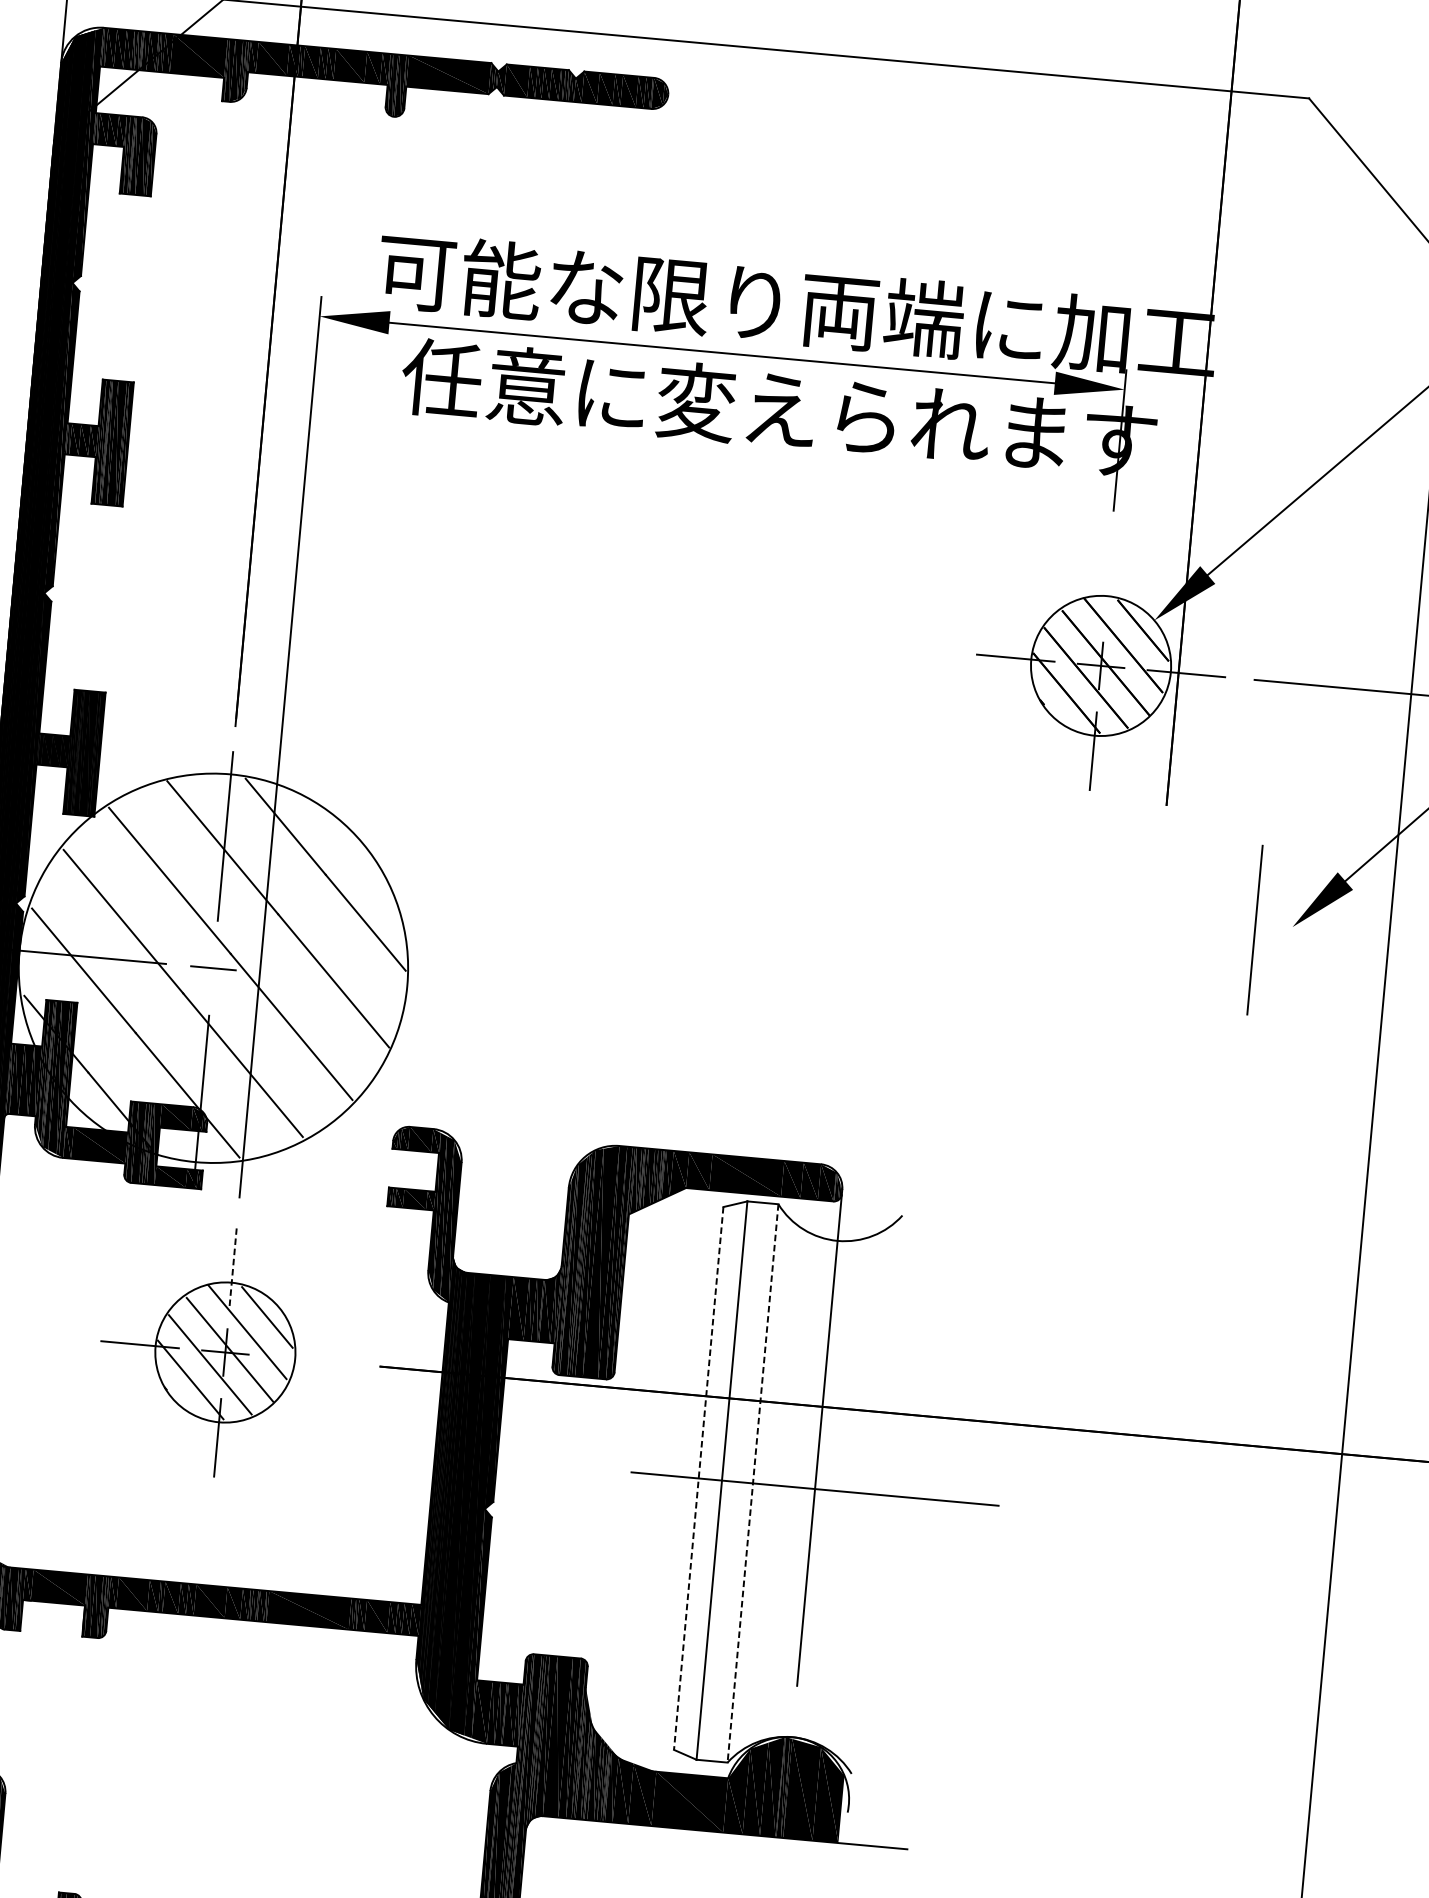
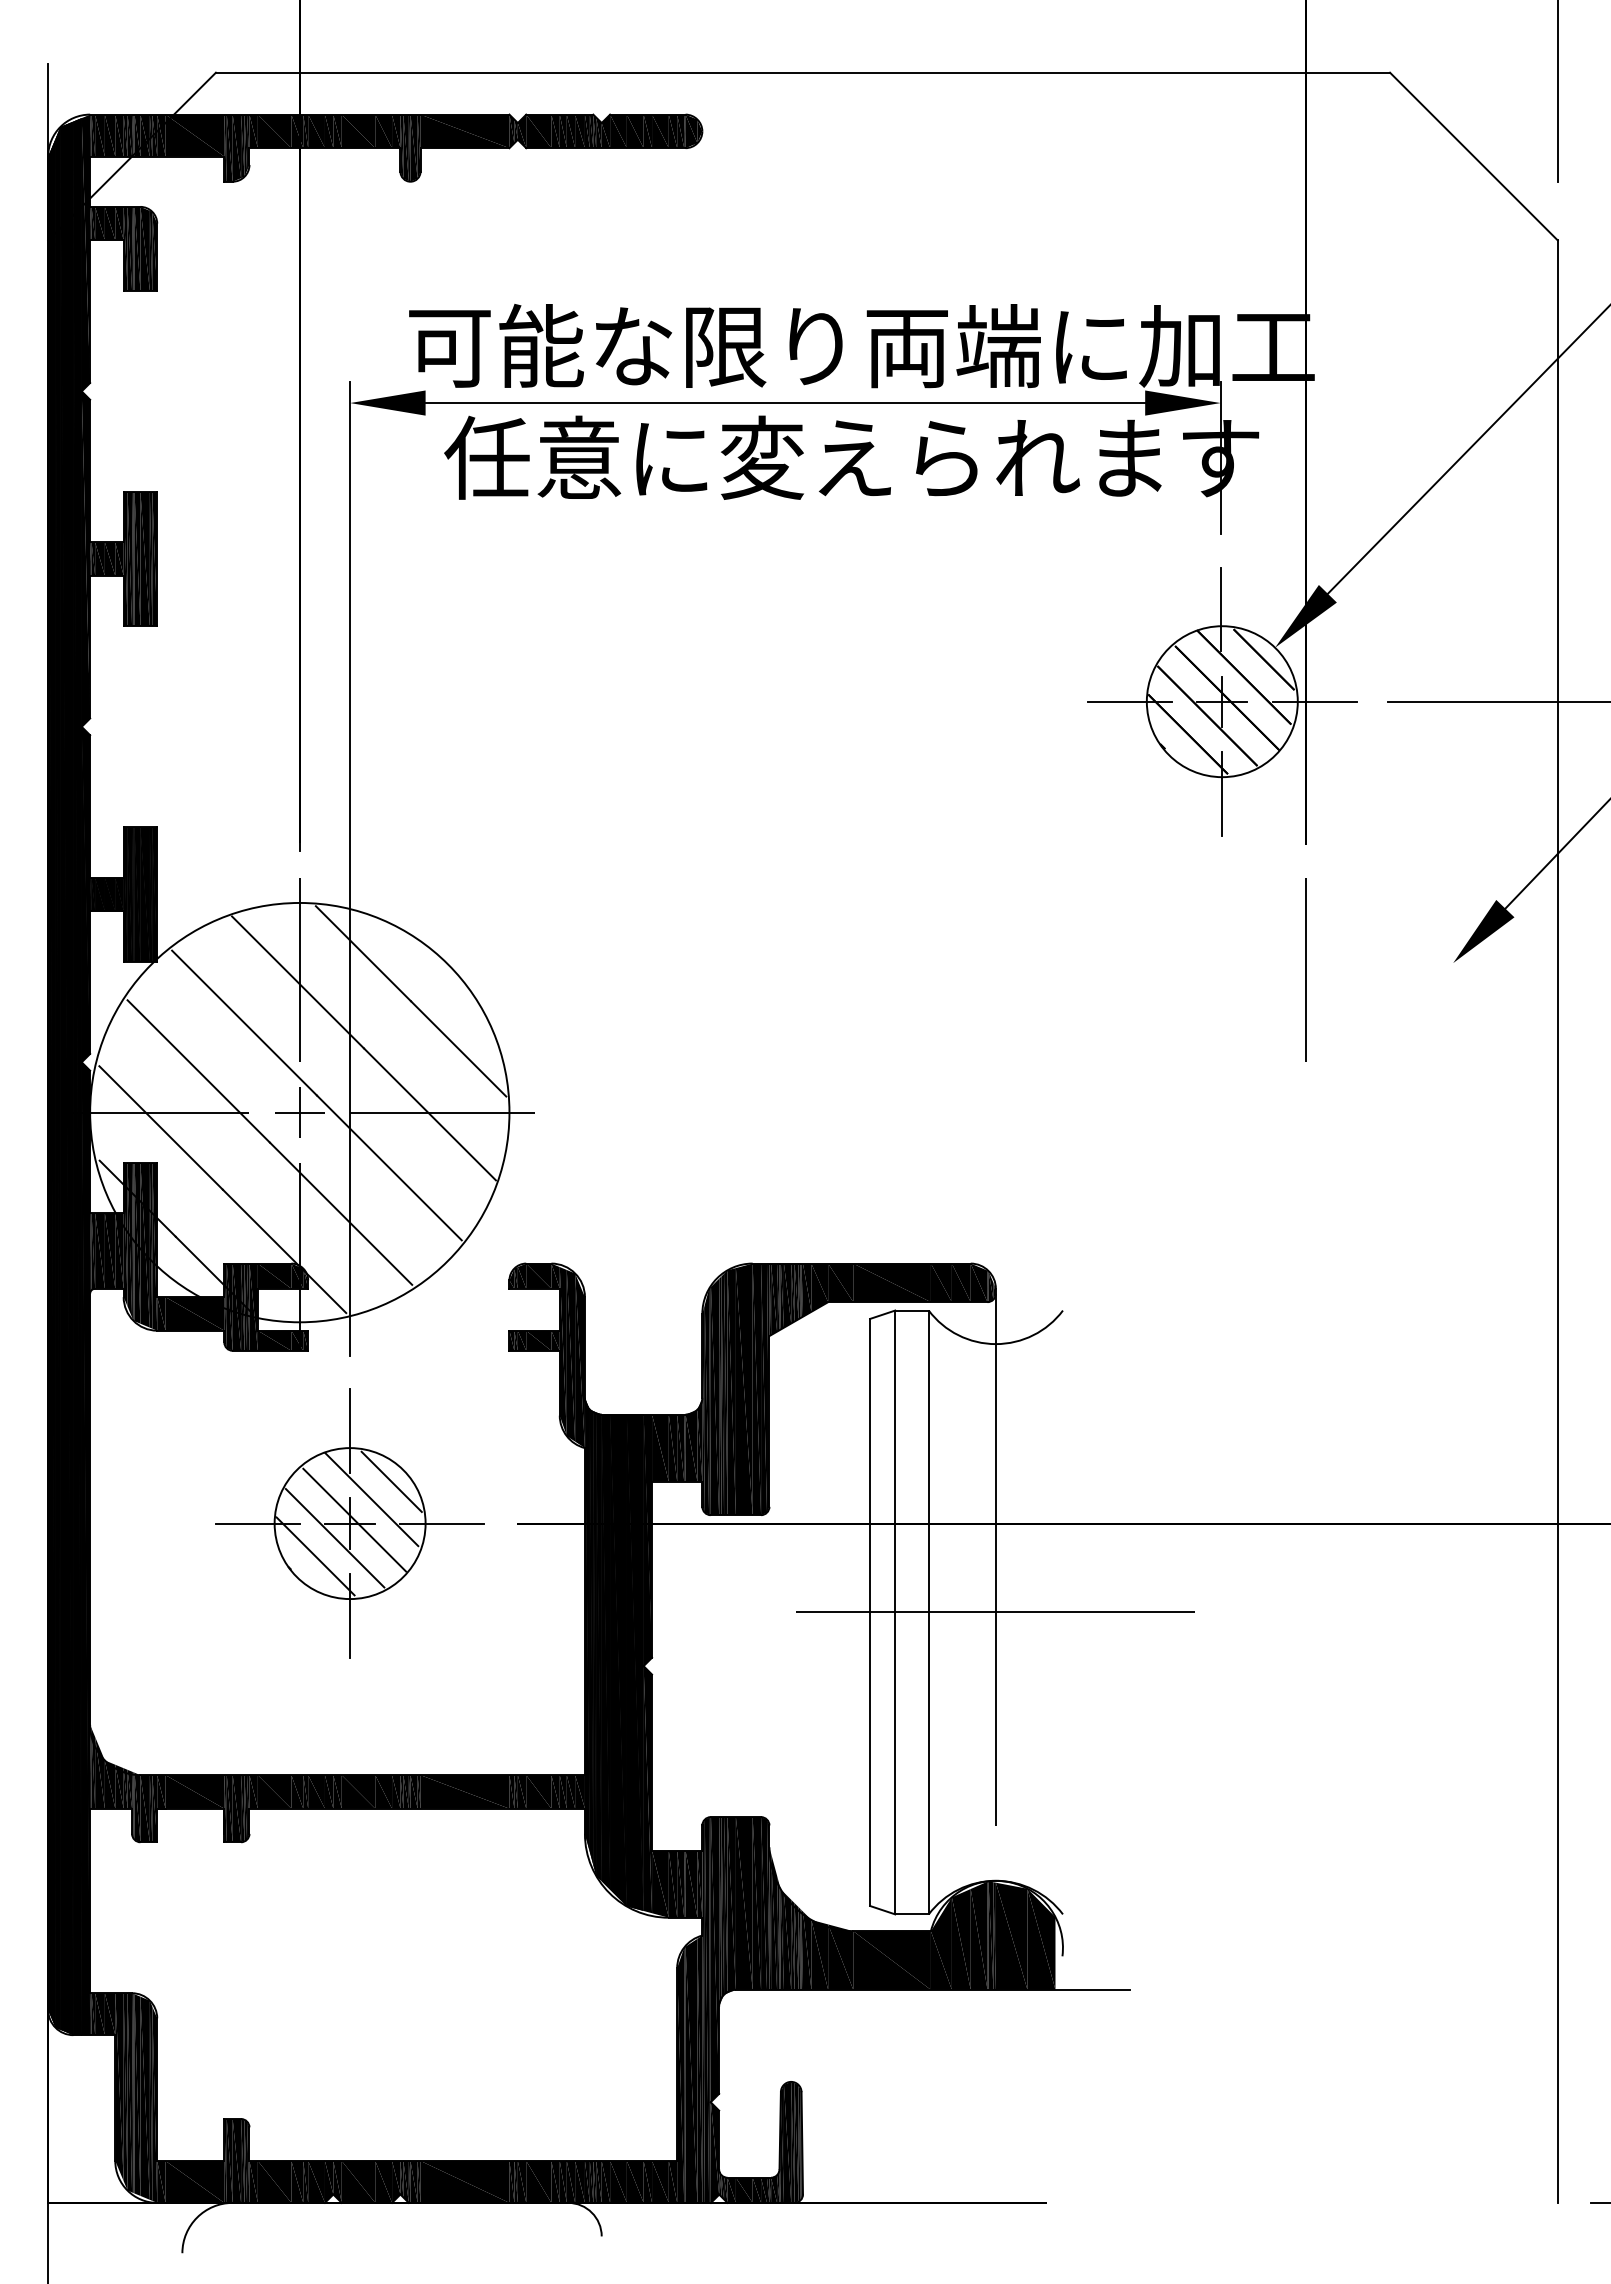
line: (1107, 580) -> (1220, 609), added
line: (1254, 929) -> (1305, 969), moved
line: (213, 968) -> (299, 1112), added
line: (345, 980) -> (442, 1112), added
line: (233, 1267) -> (350, 1431), dashed -> solid
line: (310, 1360) -> (442, 1523), added
line: (699, 1478) -> (870, 1612), dashed -> solid
line: (752, 1483) -> (928, 1612), dashed -> solid

